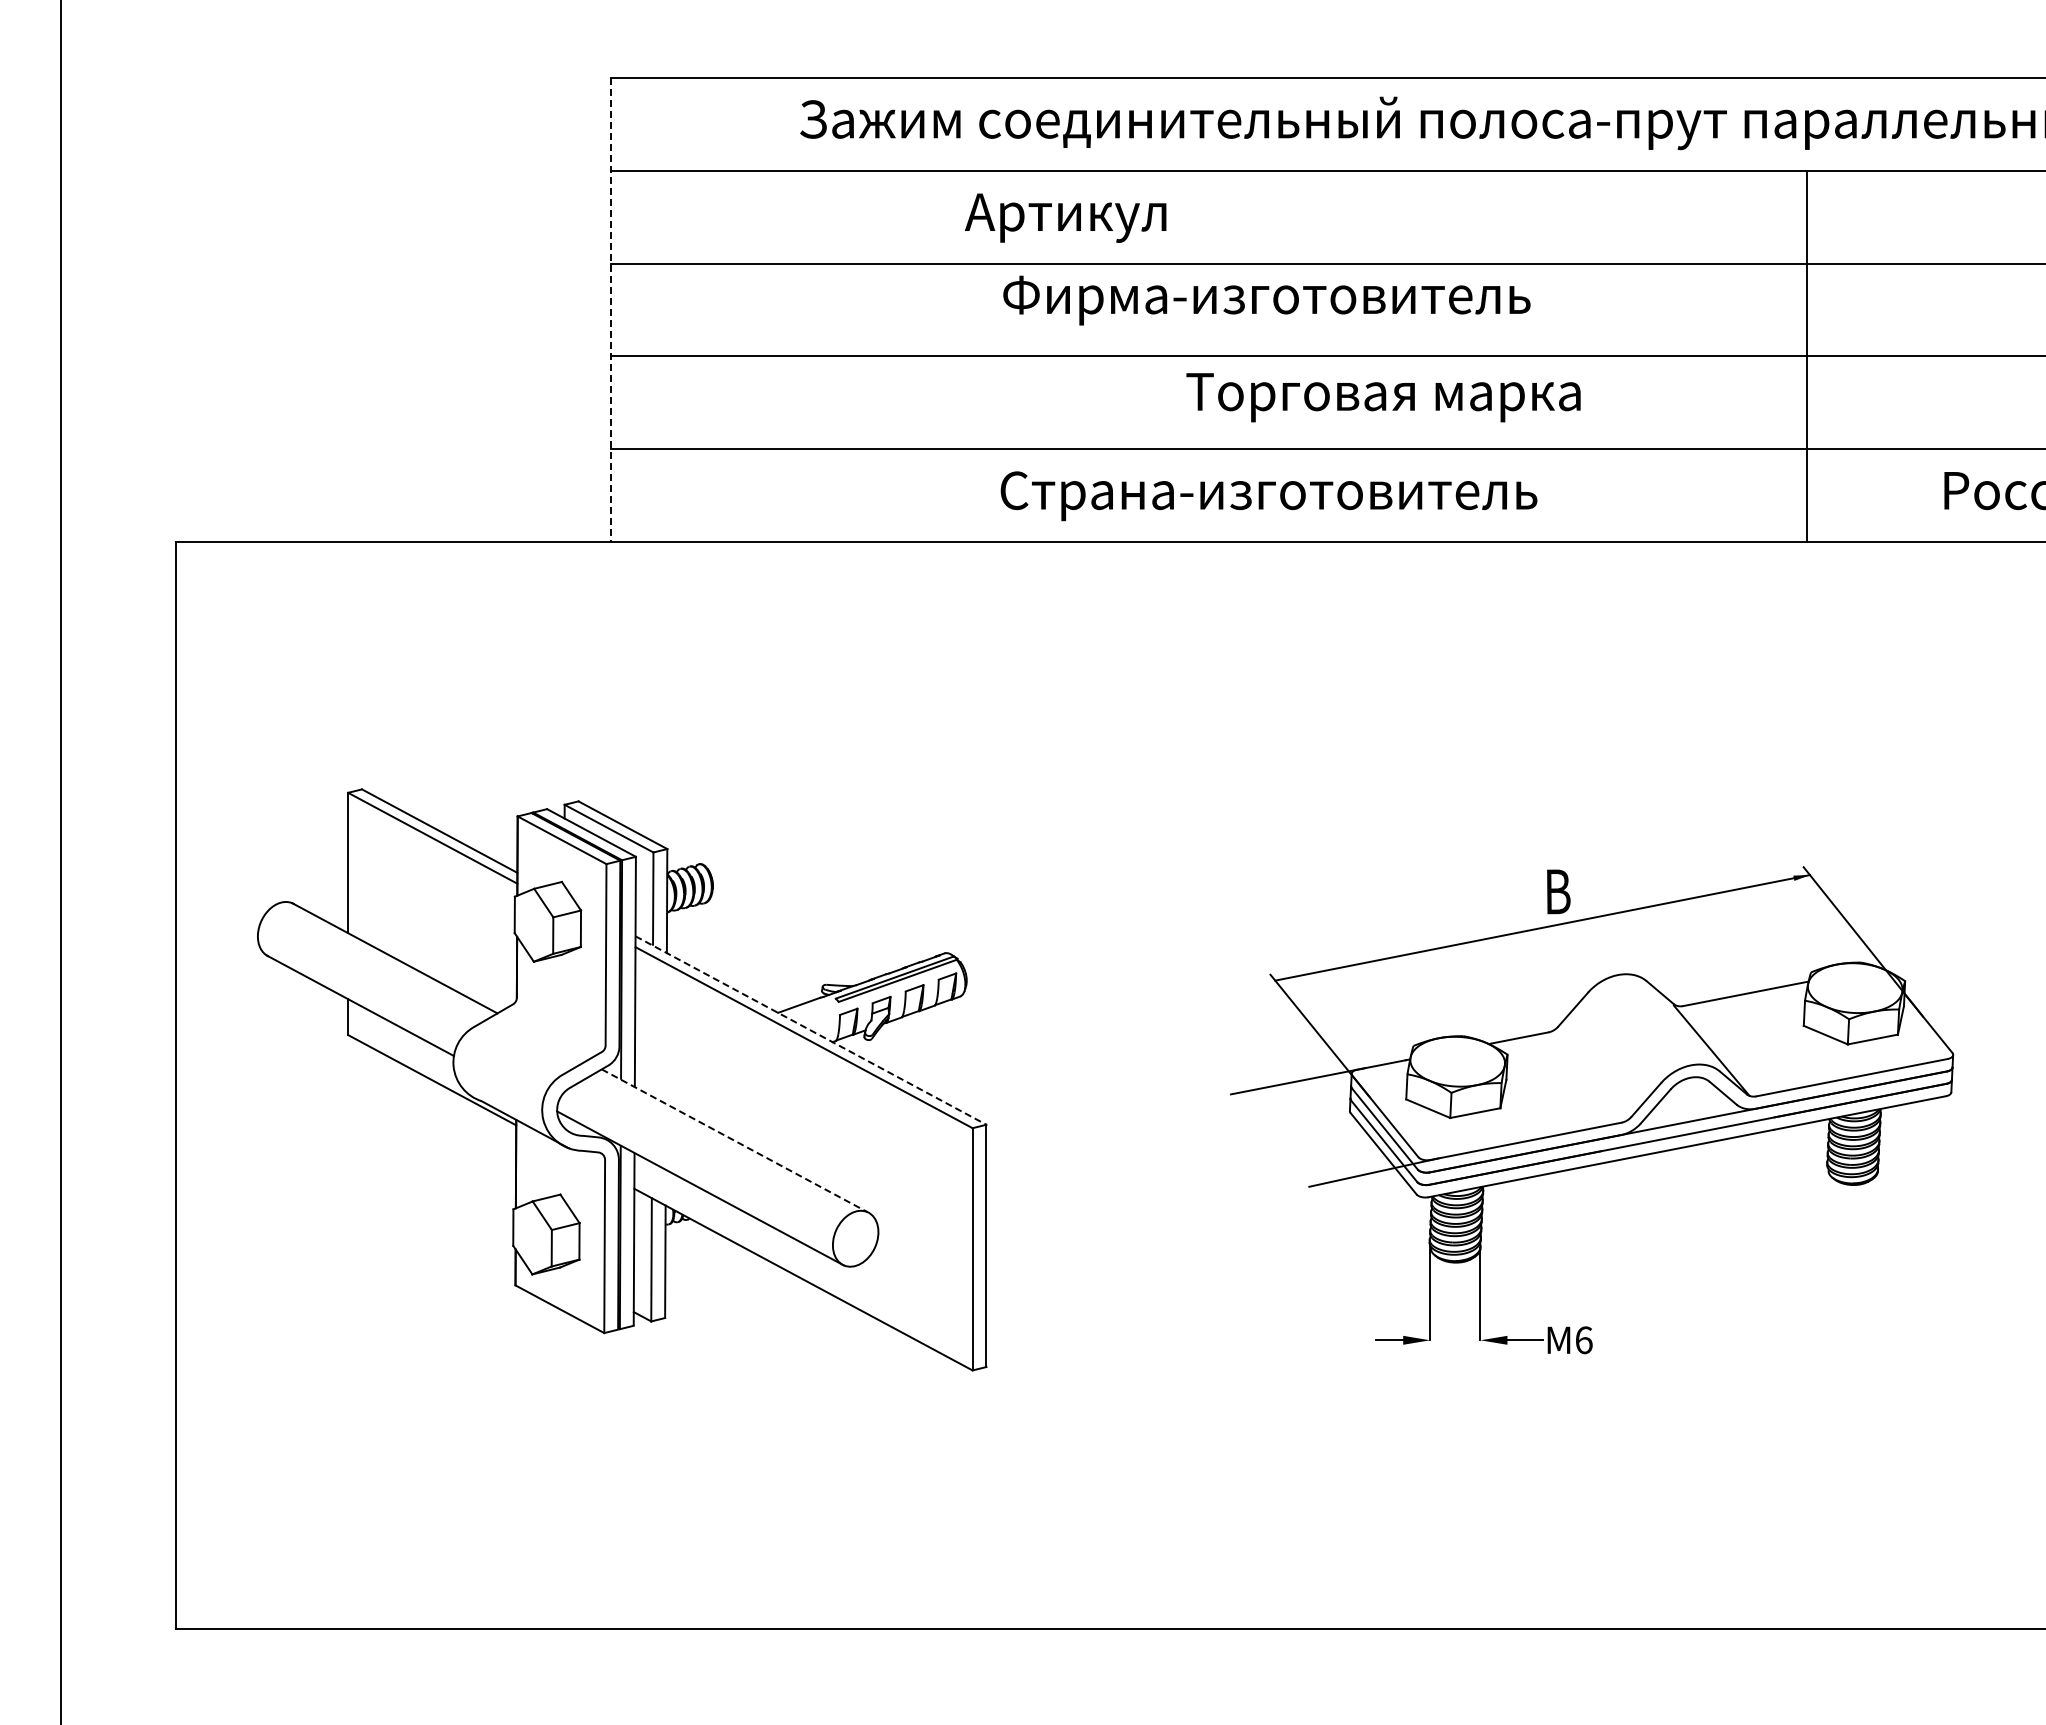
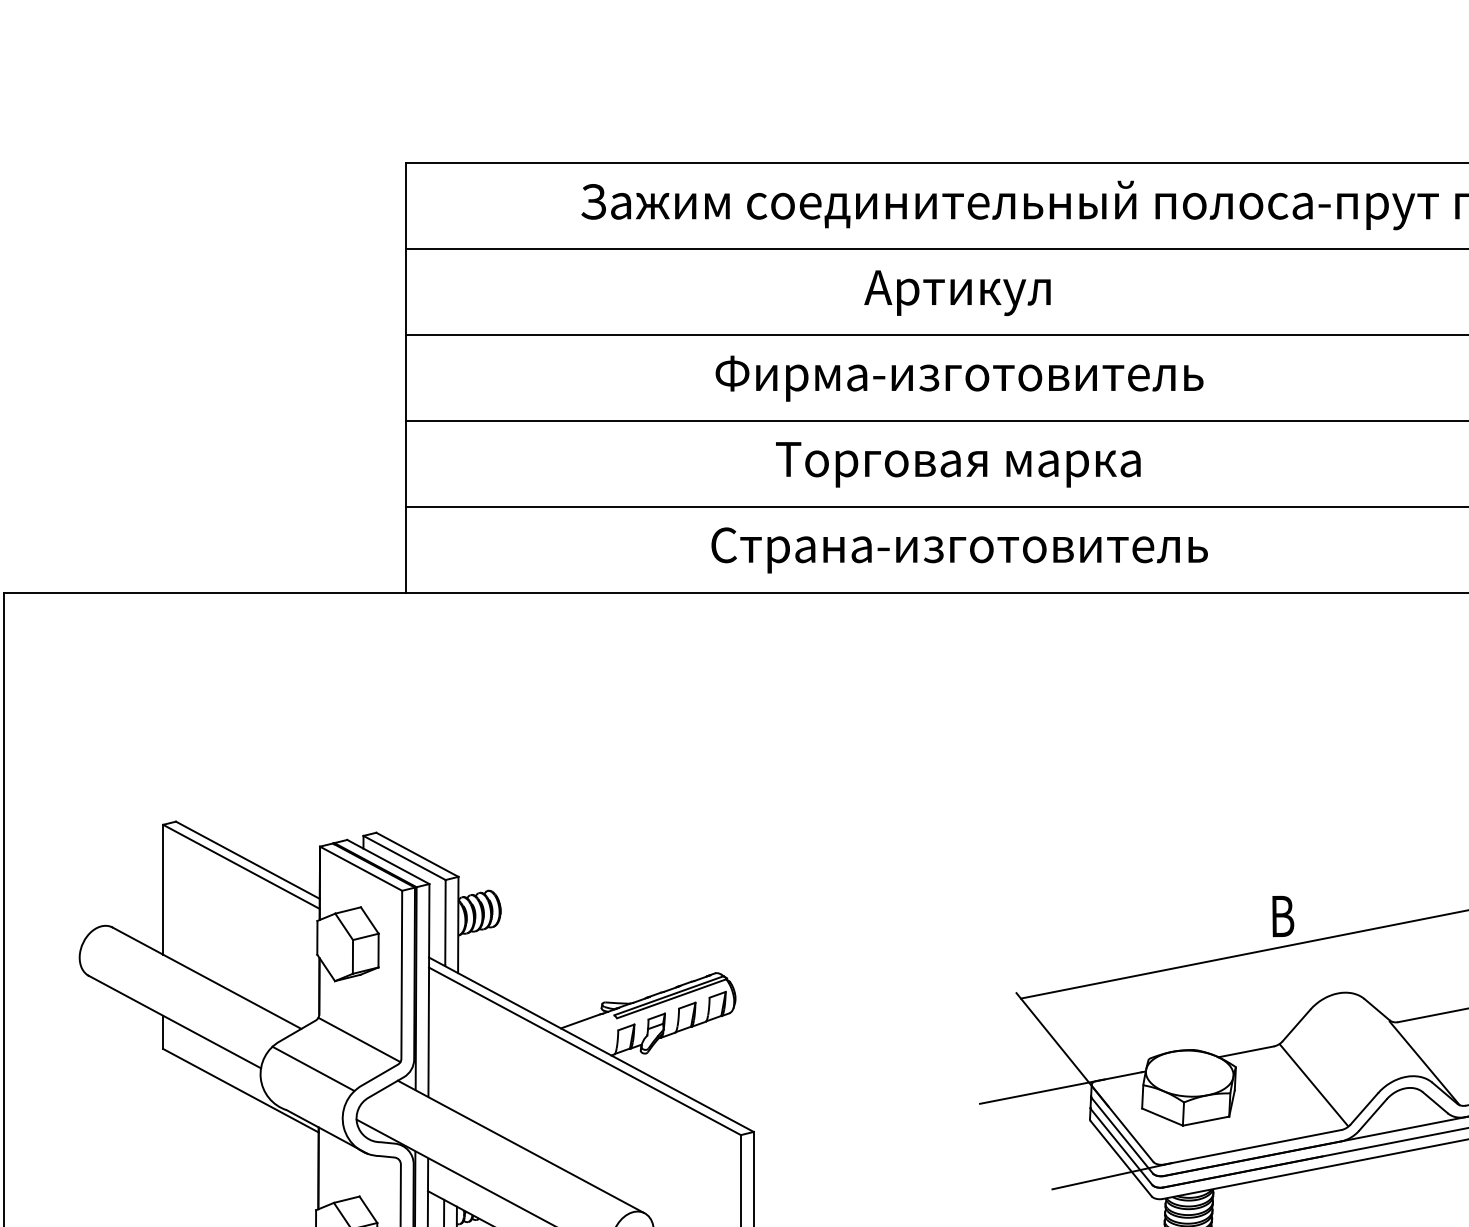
text: (1065, 217) -> (957, 292), moved
text: (1266, 300) -> (959, 378), moved
line: (610, 310) -> (405, 378), dashed -> solid
text: (1383, 397) -> (958, 464), moved
text: (1268, 496) -> (959, 550), moved
line: (559, 1025) -> (358, 1040), added
line: (811, 1030) -> (591, 1044), dashed -> solid
line: (510, 1056) -> (313, 1068), added
line: (1591, 1074) -> (1313, 1085), added
line: (734, 1140) -> (520, 1146), dashed -> solid

